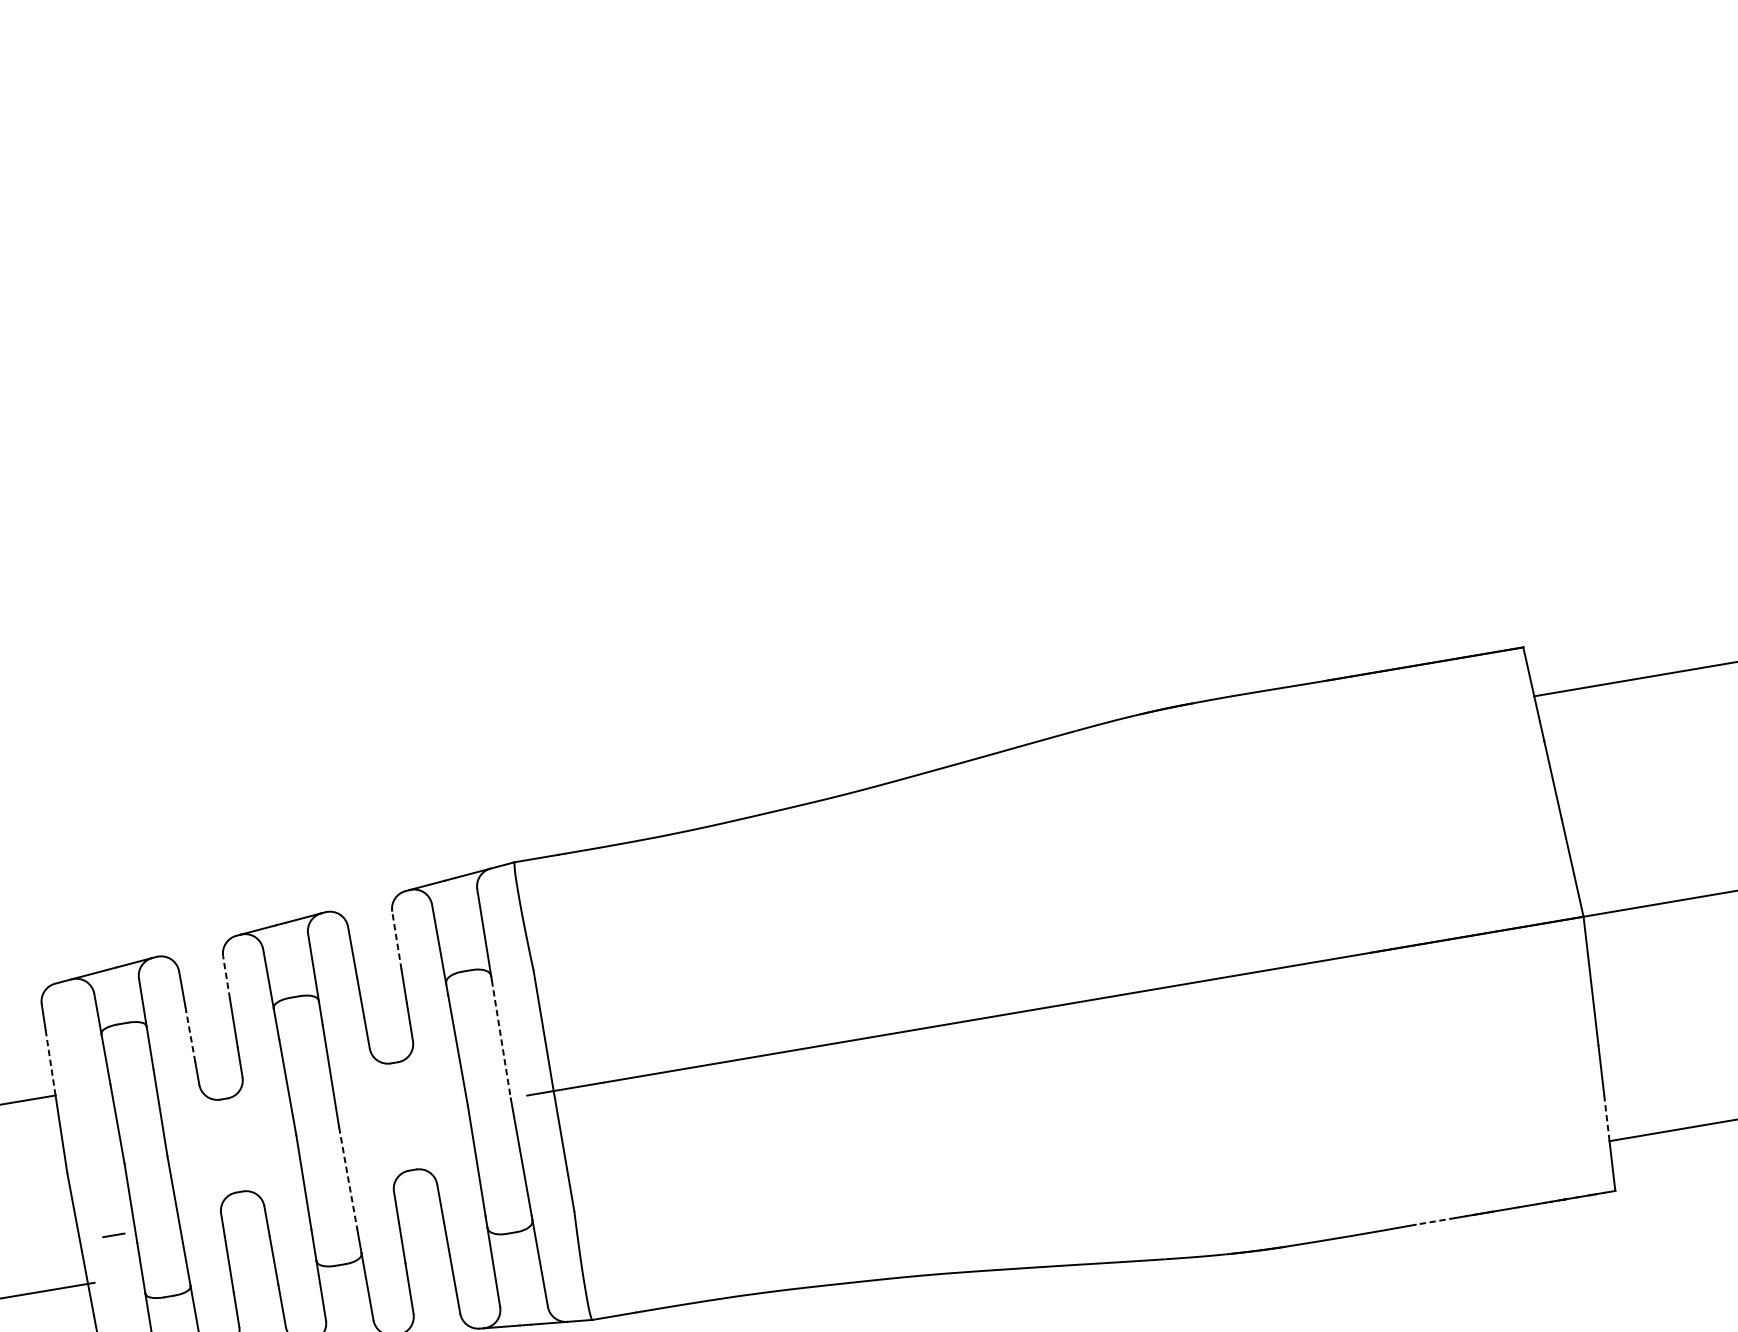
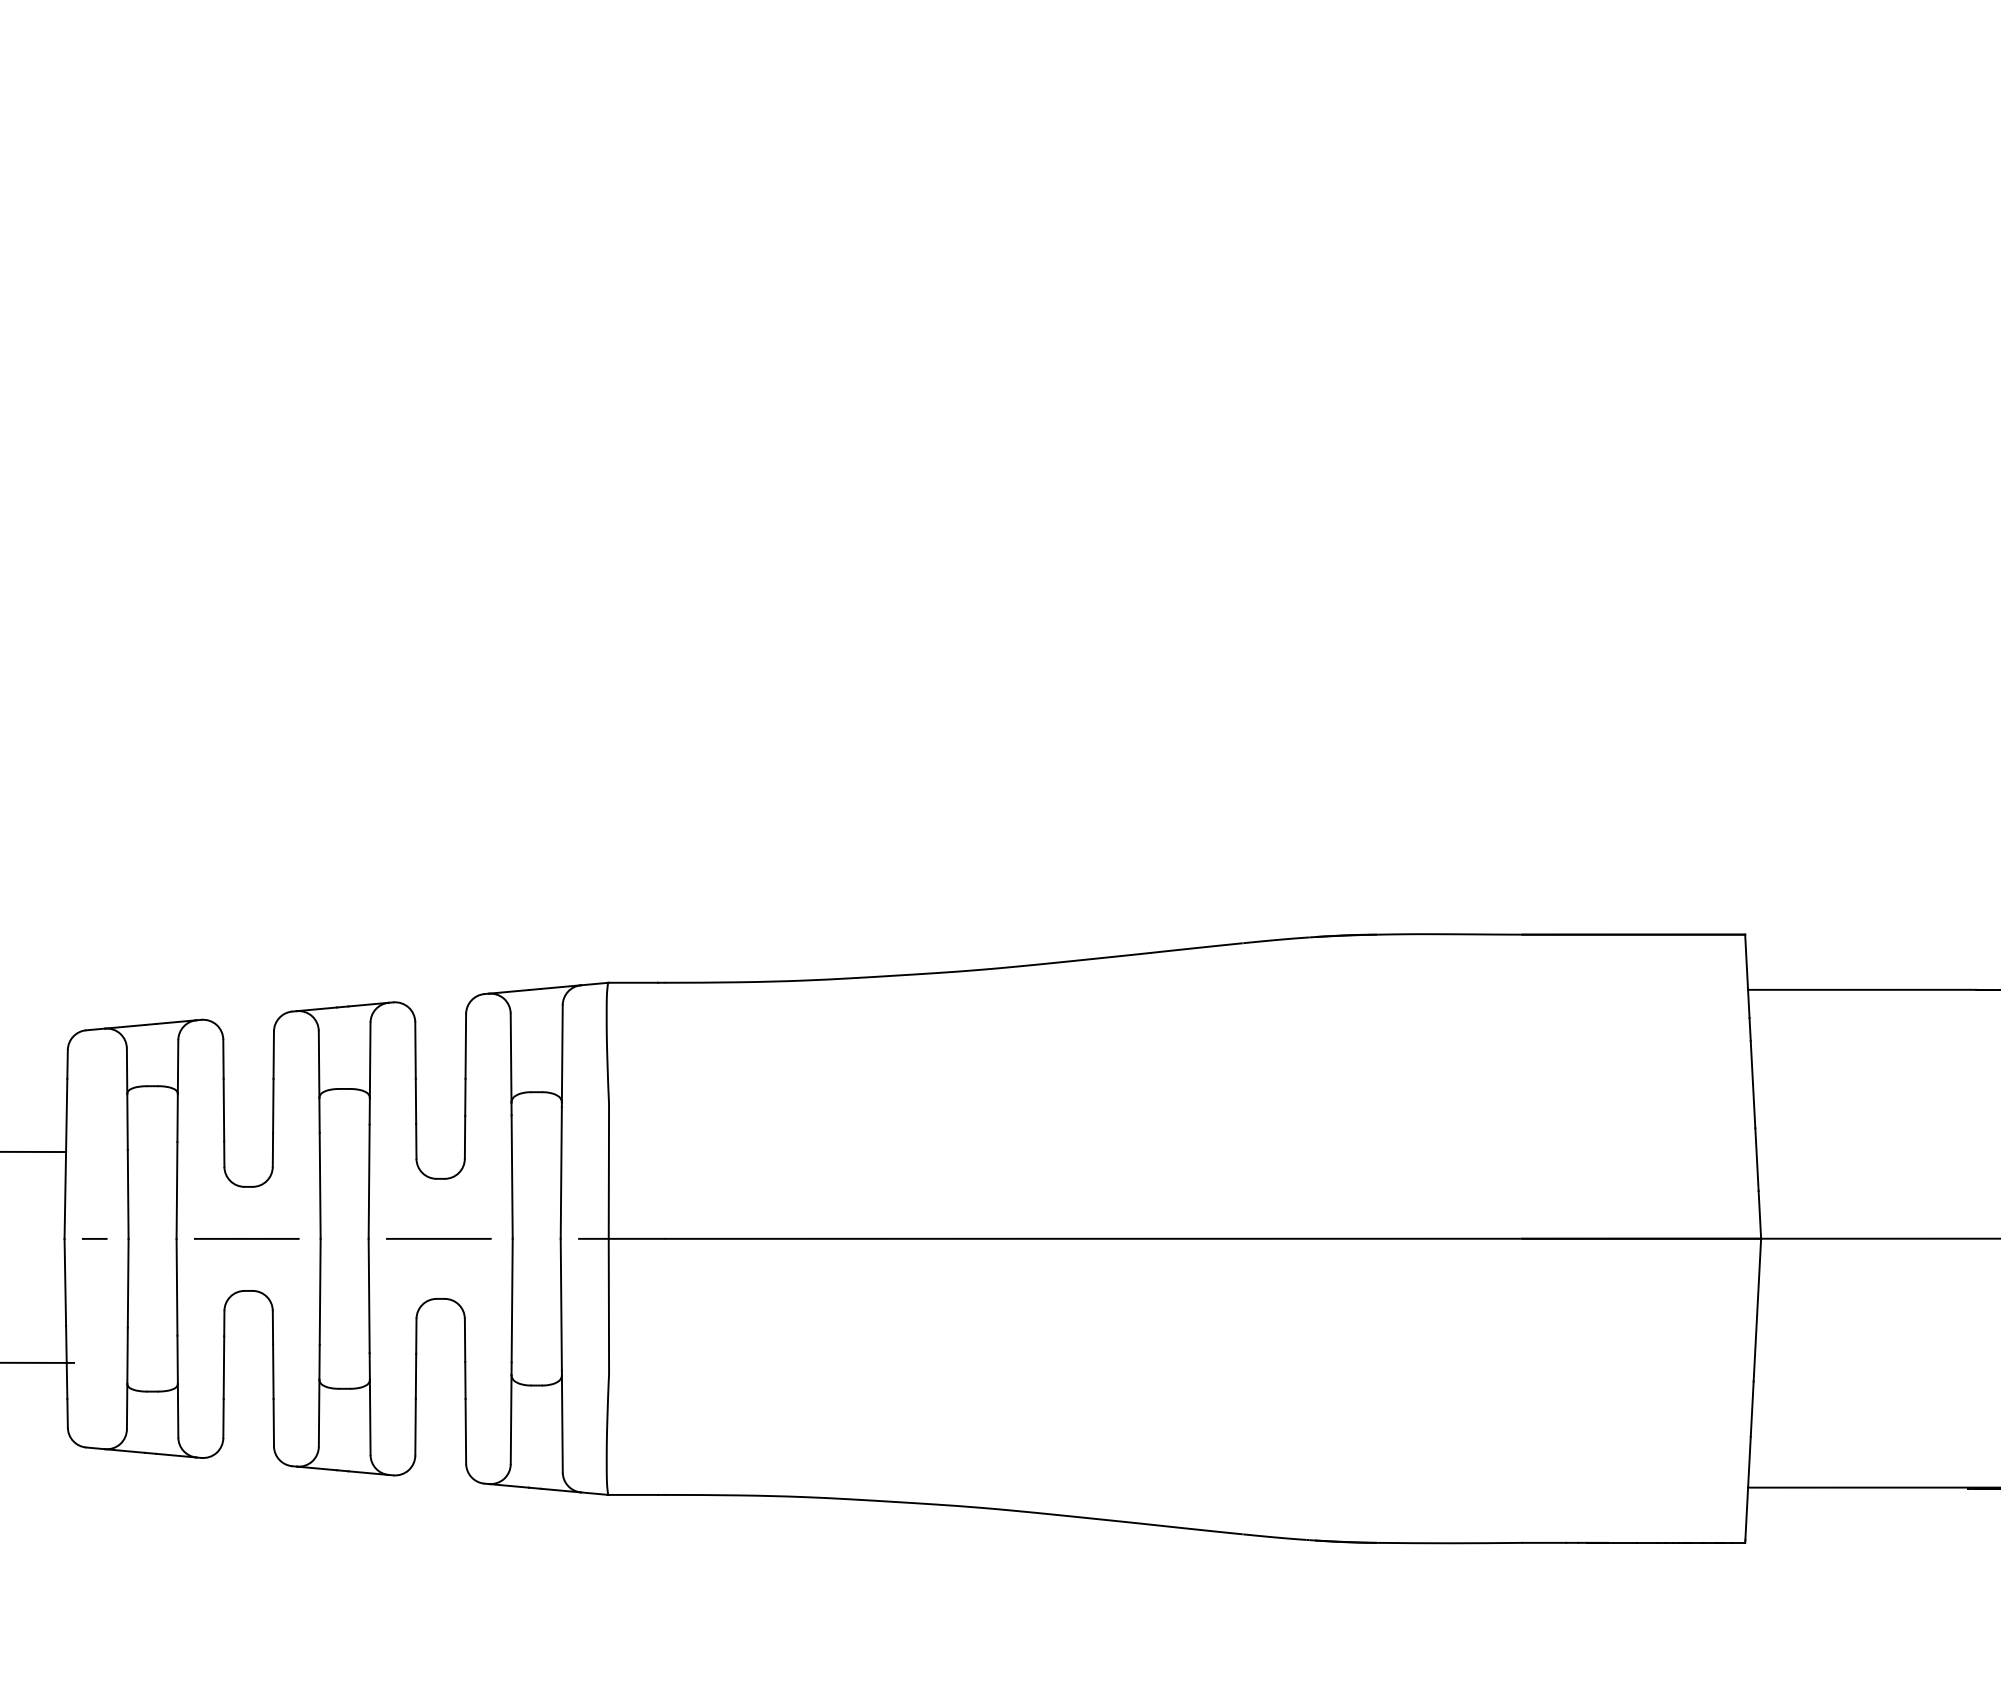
line: (396, 939) -> (465, 1045), dashed -> solid
line: (226, 977) -> (273, 1055), dashed -> solid
line: (189, 1033) -> (223, 1109), dashed -> solid
line: (501, 1038) -> (561, 1172), dashed -> solid
line: (50, 1062) -> (66, 1115), dashed -> solid
line: (401, 1116) -> (438, 1238), added
line: (1607, 1118) -> (1749, 1462), dashed -> solid
line: (229, 1145) -> (246, 1238), added
line: (348, 1178) -> (369, 1296), dashed -> solid
line: (1435, 1220) -> (1544, 1542), dashed -> solid
line: (113, 1235) -> (94, 1238), moved

